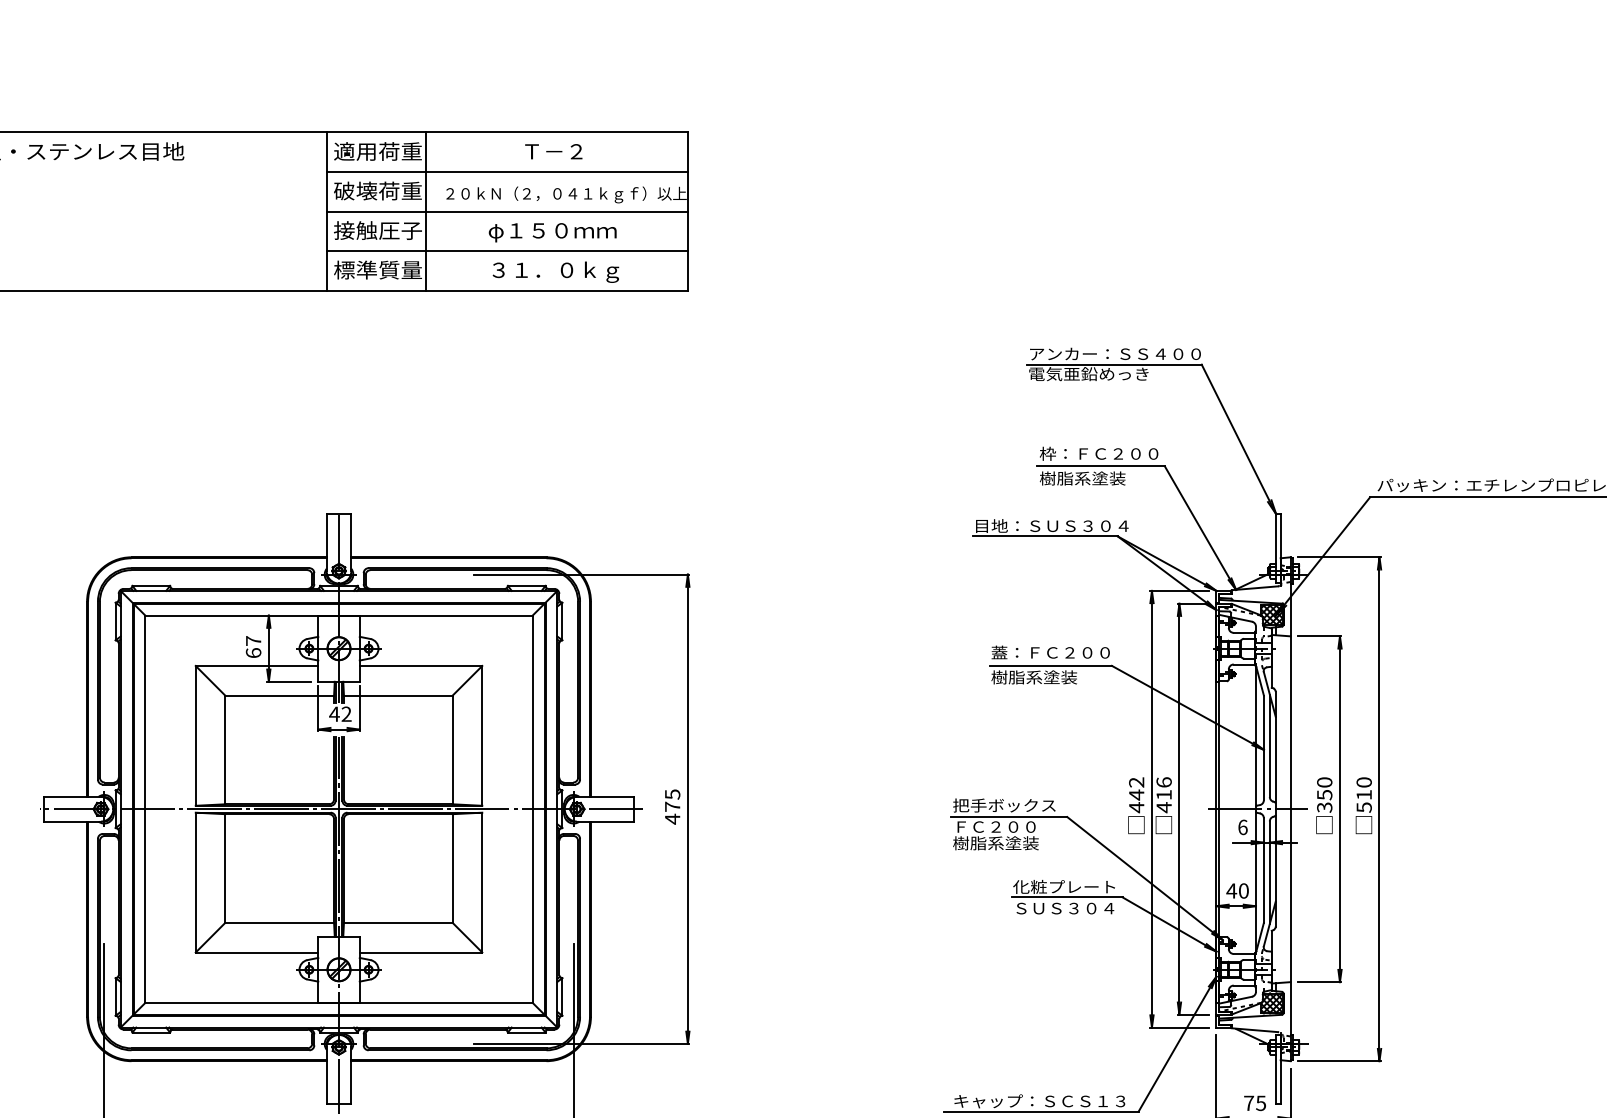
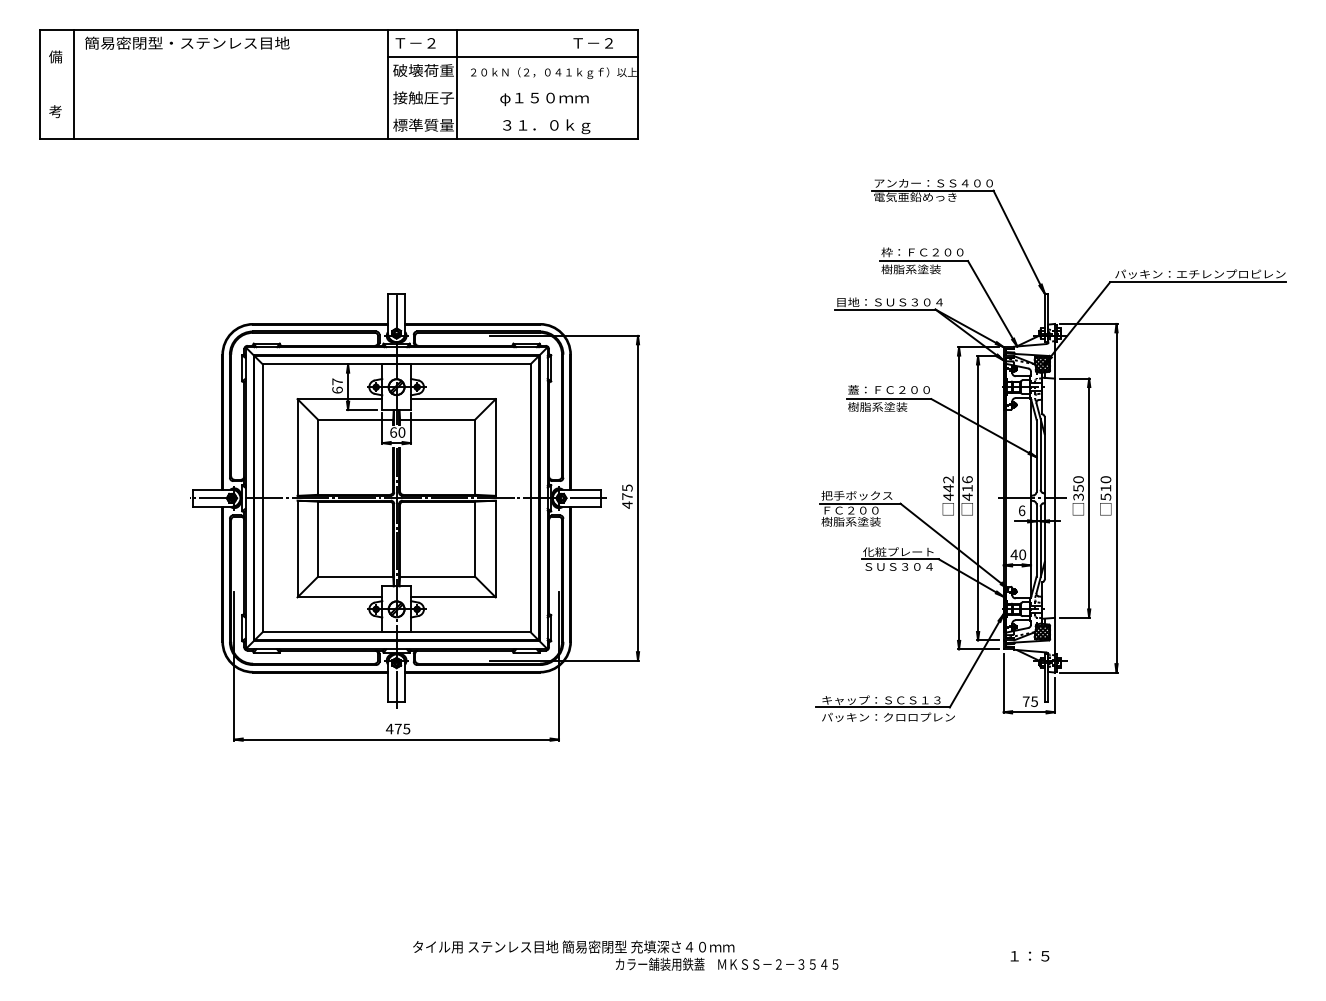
text: (377, 150) -> (423, 42), 適用荷重 -> Ｔ－２
text: (552, 151) -> (592, 43), moved
line: (506, 211) -> (512, 84), removed
line: (506, 251) -> (512, 112), removed
text: (340, 714) -> (397, 432), 42 -> 60

